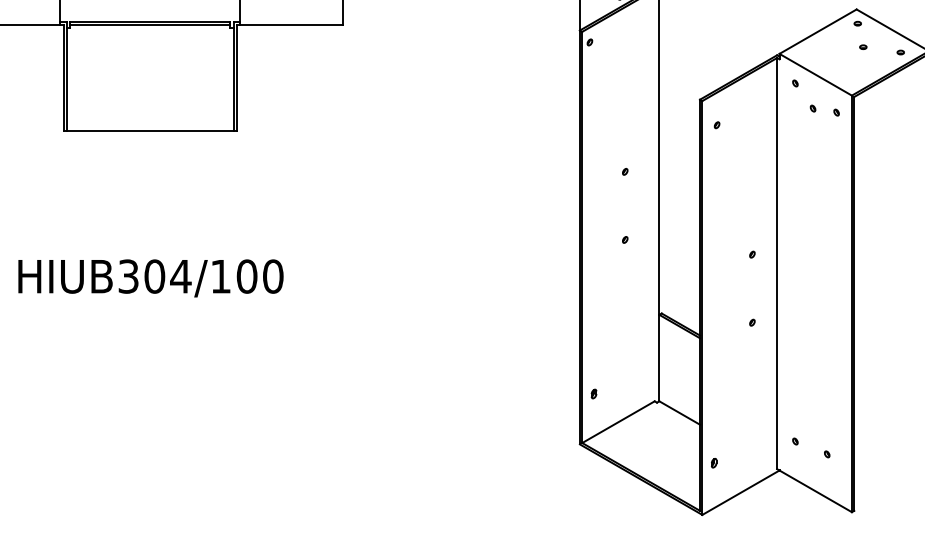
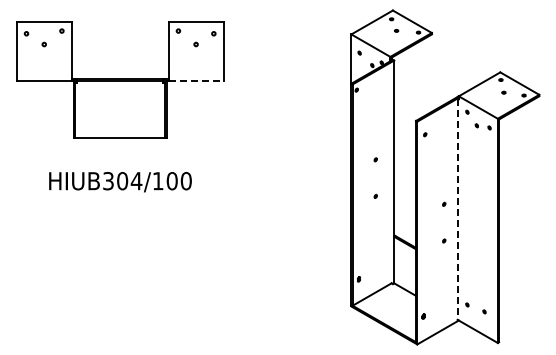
line: (292, 24) -> (196, 80), solid -> dashed
line: (777, 264) -> (457, 209), solid -> dashed
text: (150, 279) -> (120, 182), moved

